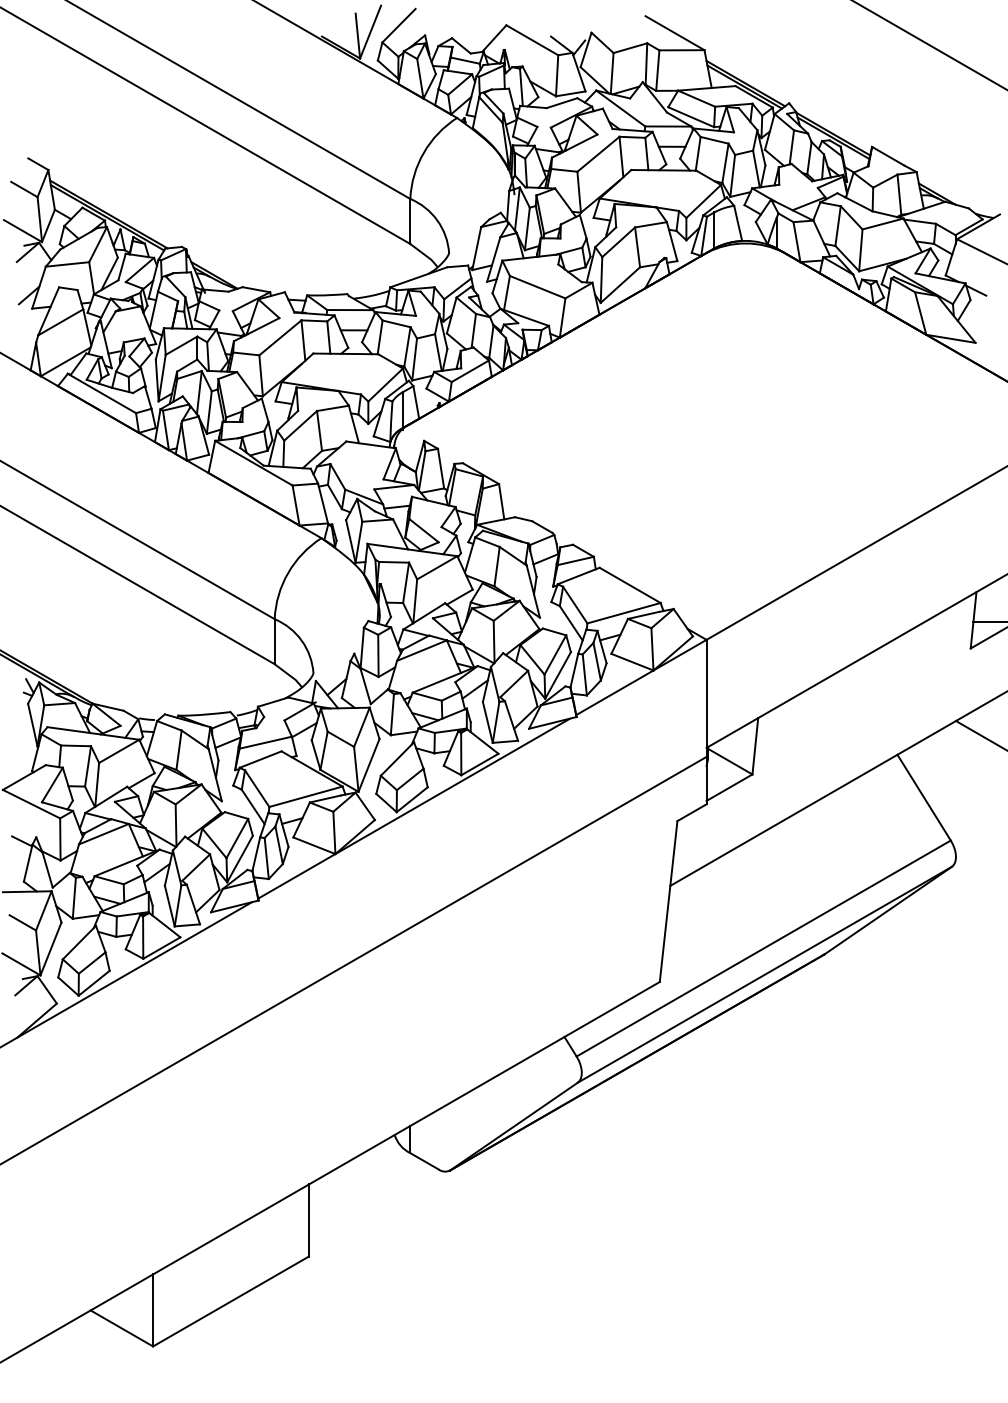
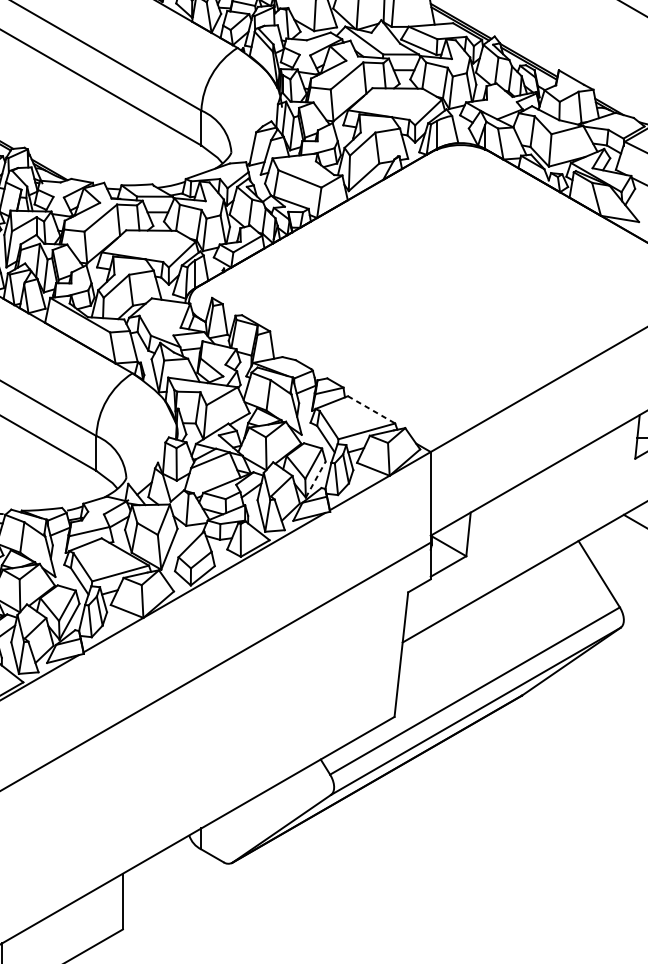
line: (630, 585) -> (371, 409), solid -> dashed
line: (558, 675) -> (316, 479), solid -> dashed

